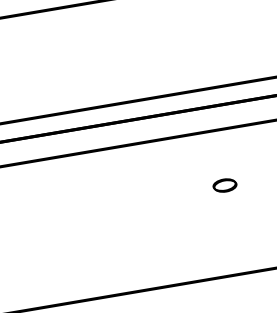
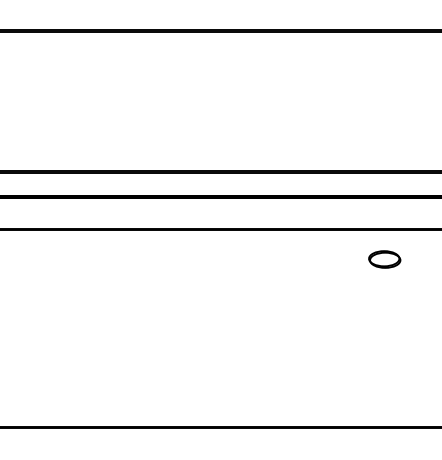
part: (224, 185) -> (384, 259), moved

